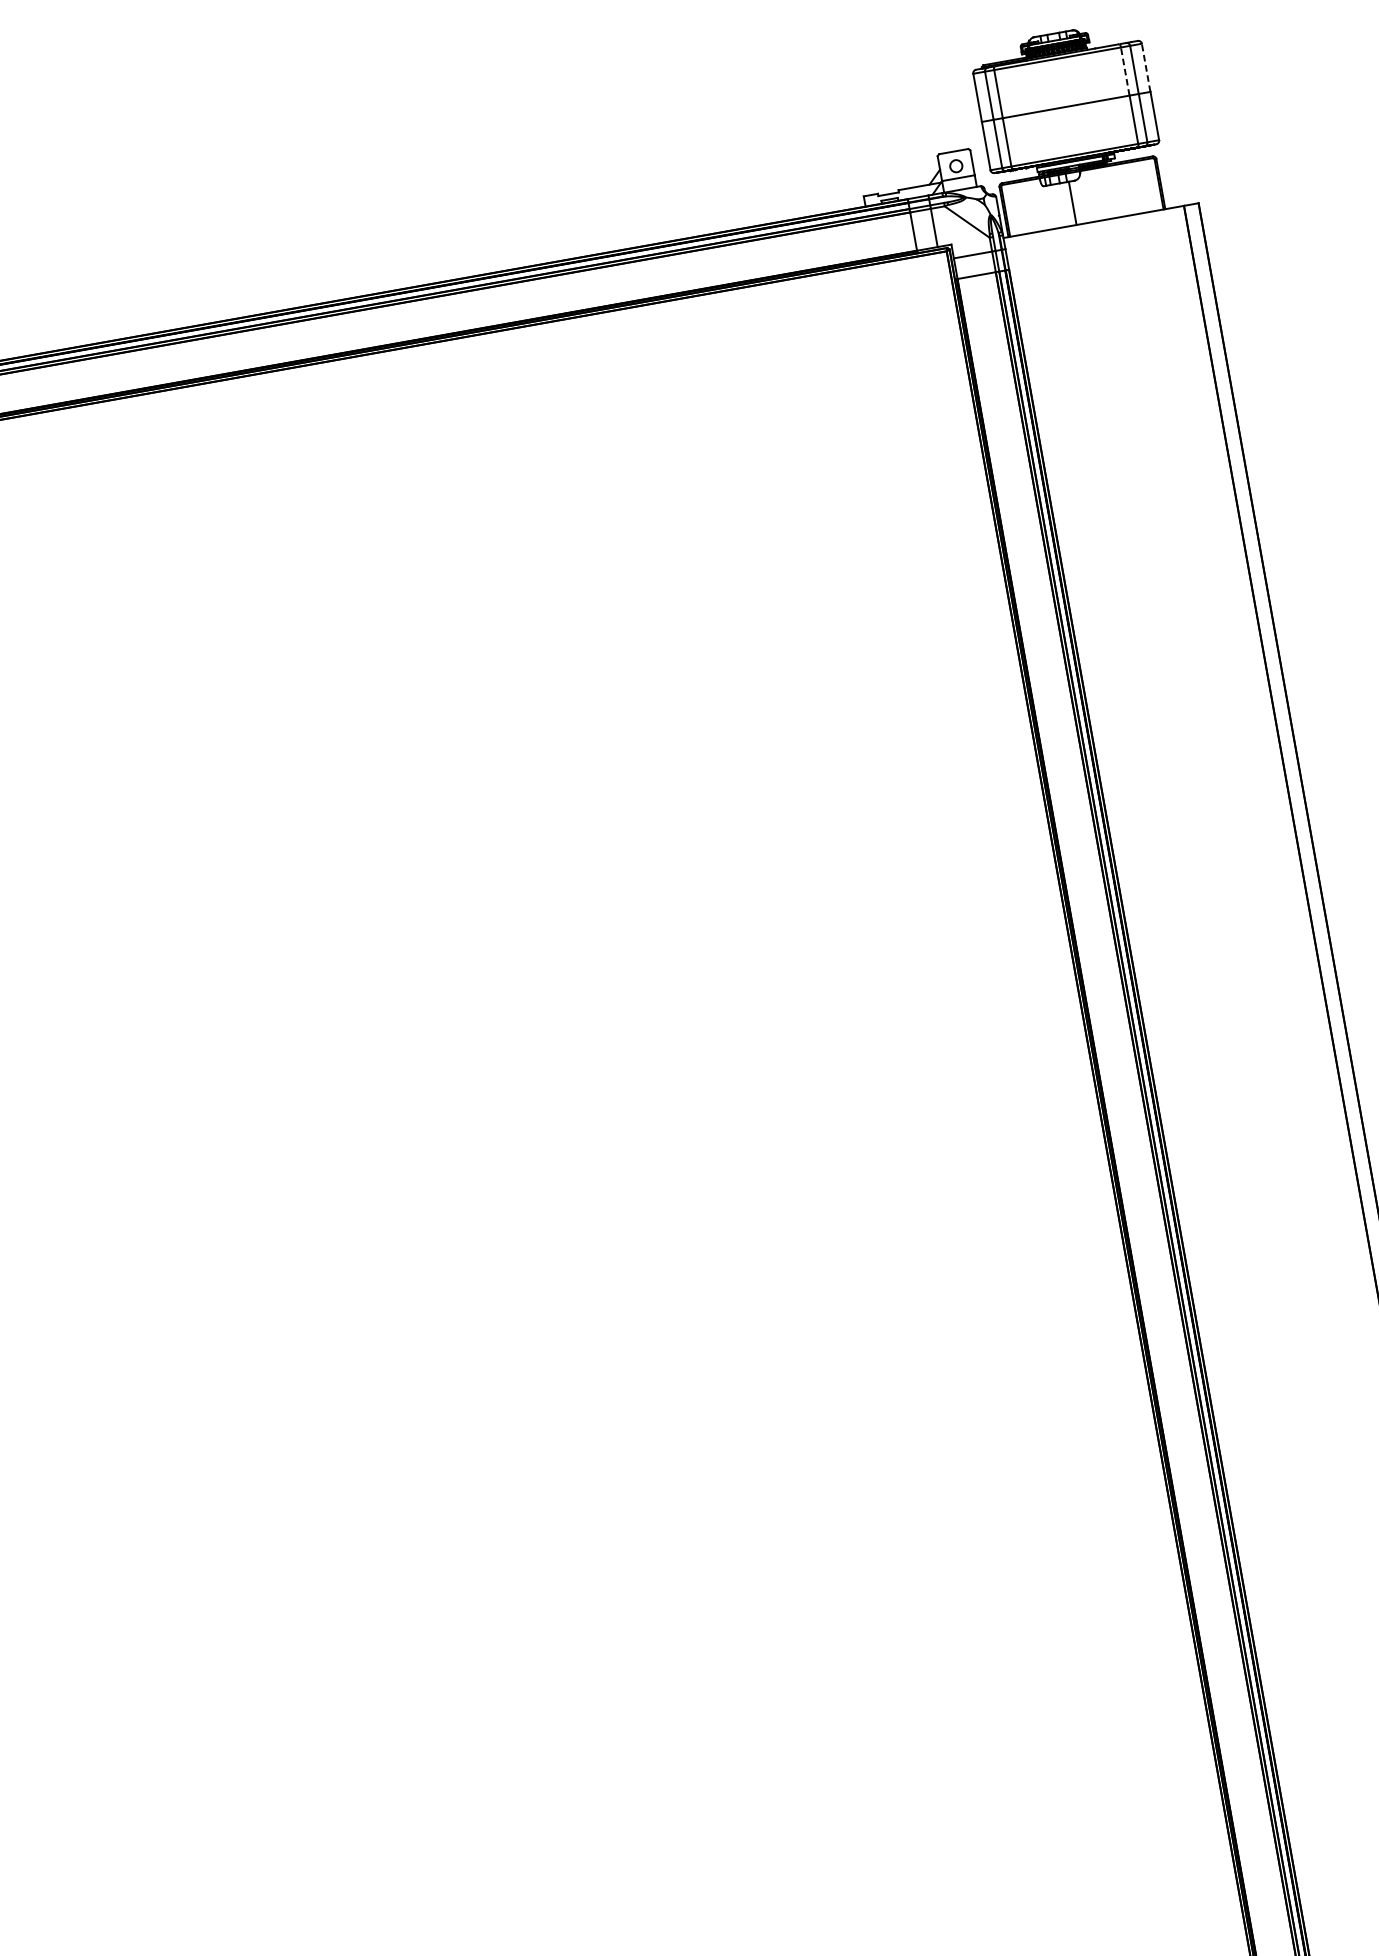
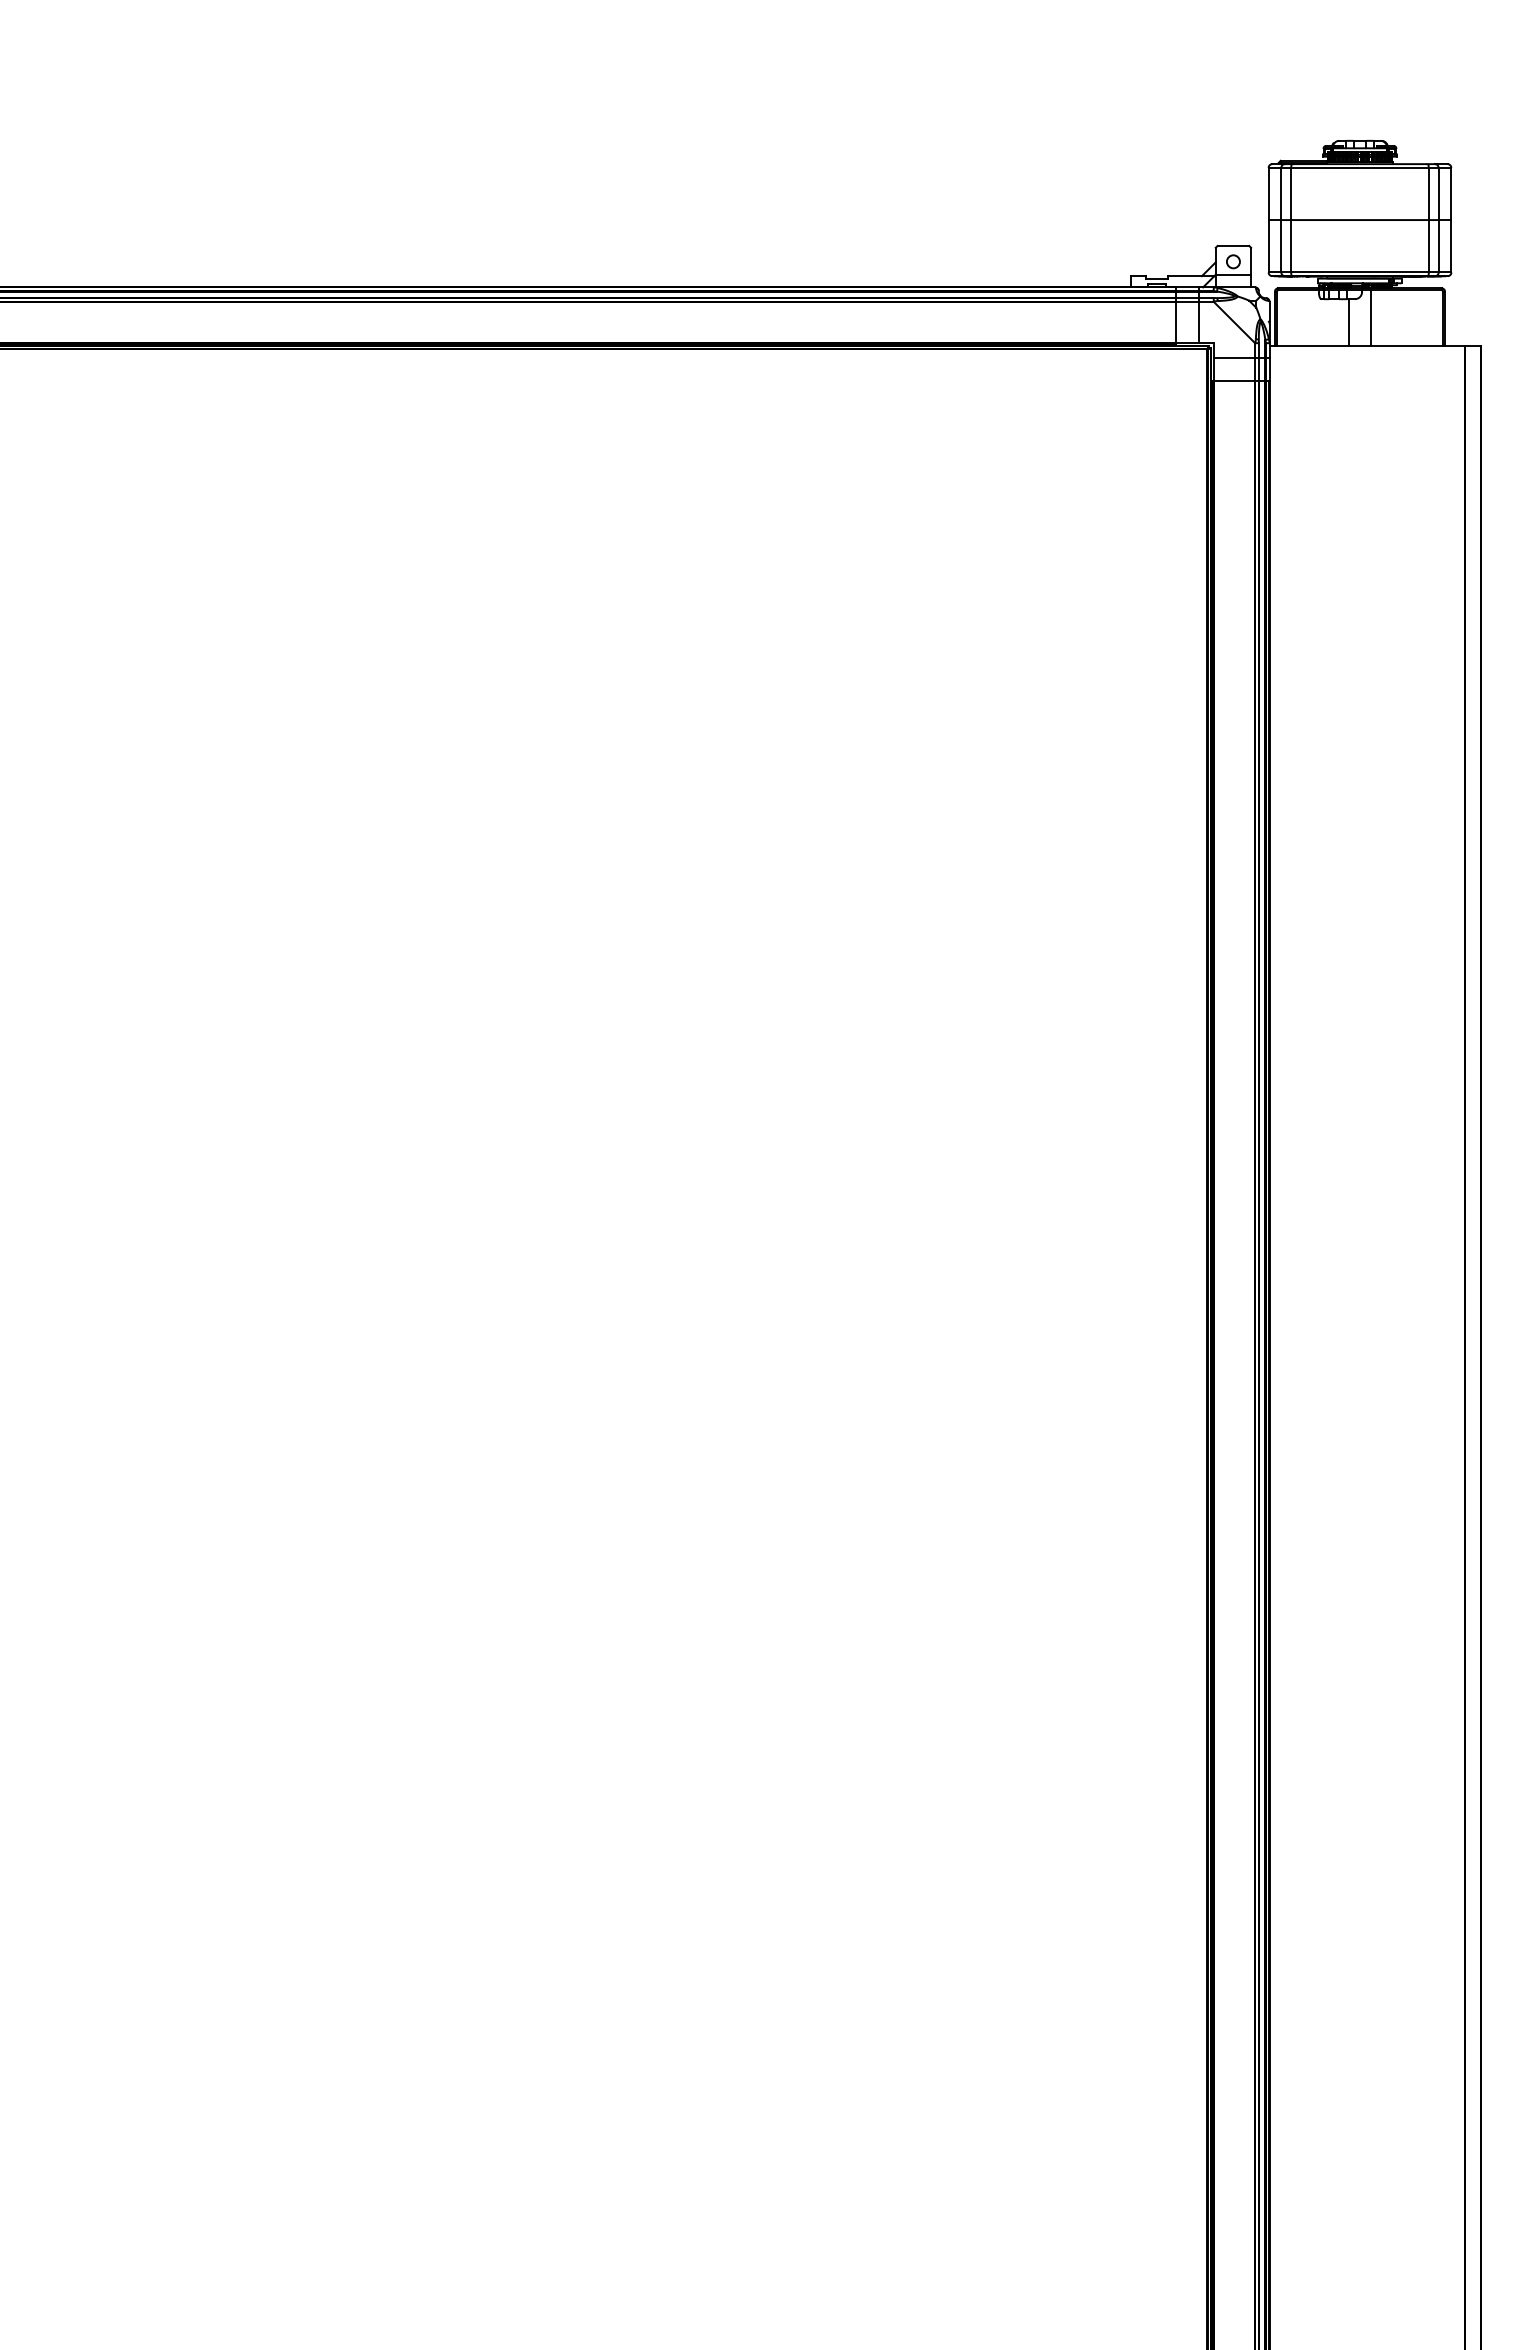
line: (1146, 67) -> (1451, 193), dashed -> solid
line: (1125, 71) -> (1428, 193), dashed -> solid
line: (1092, 195) -> (1371, 318), added

